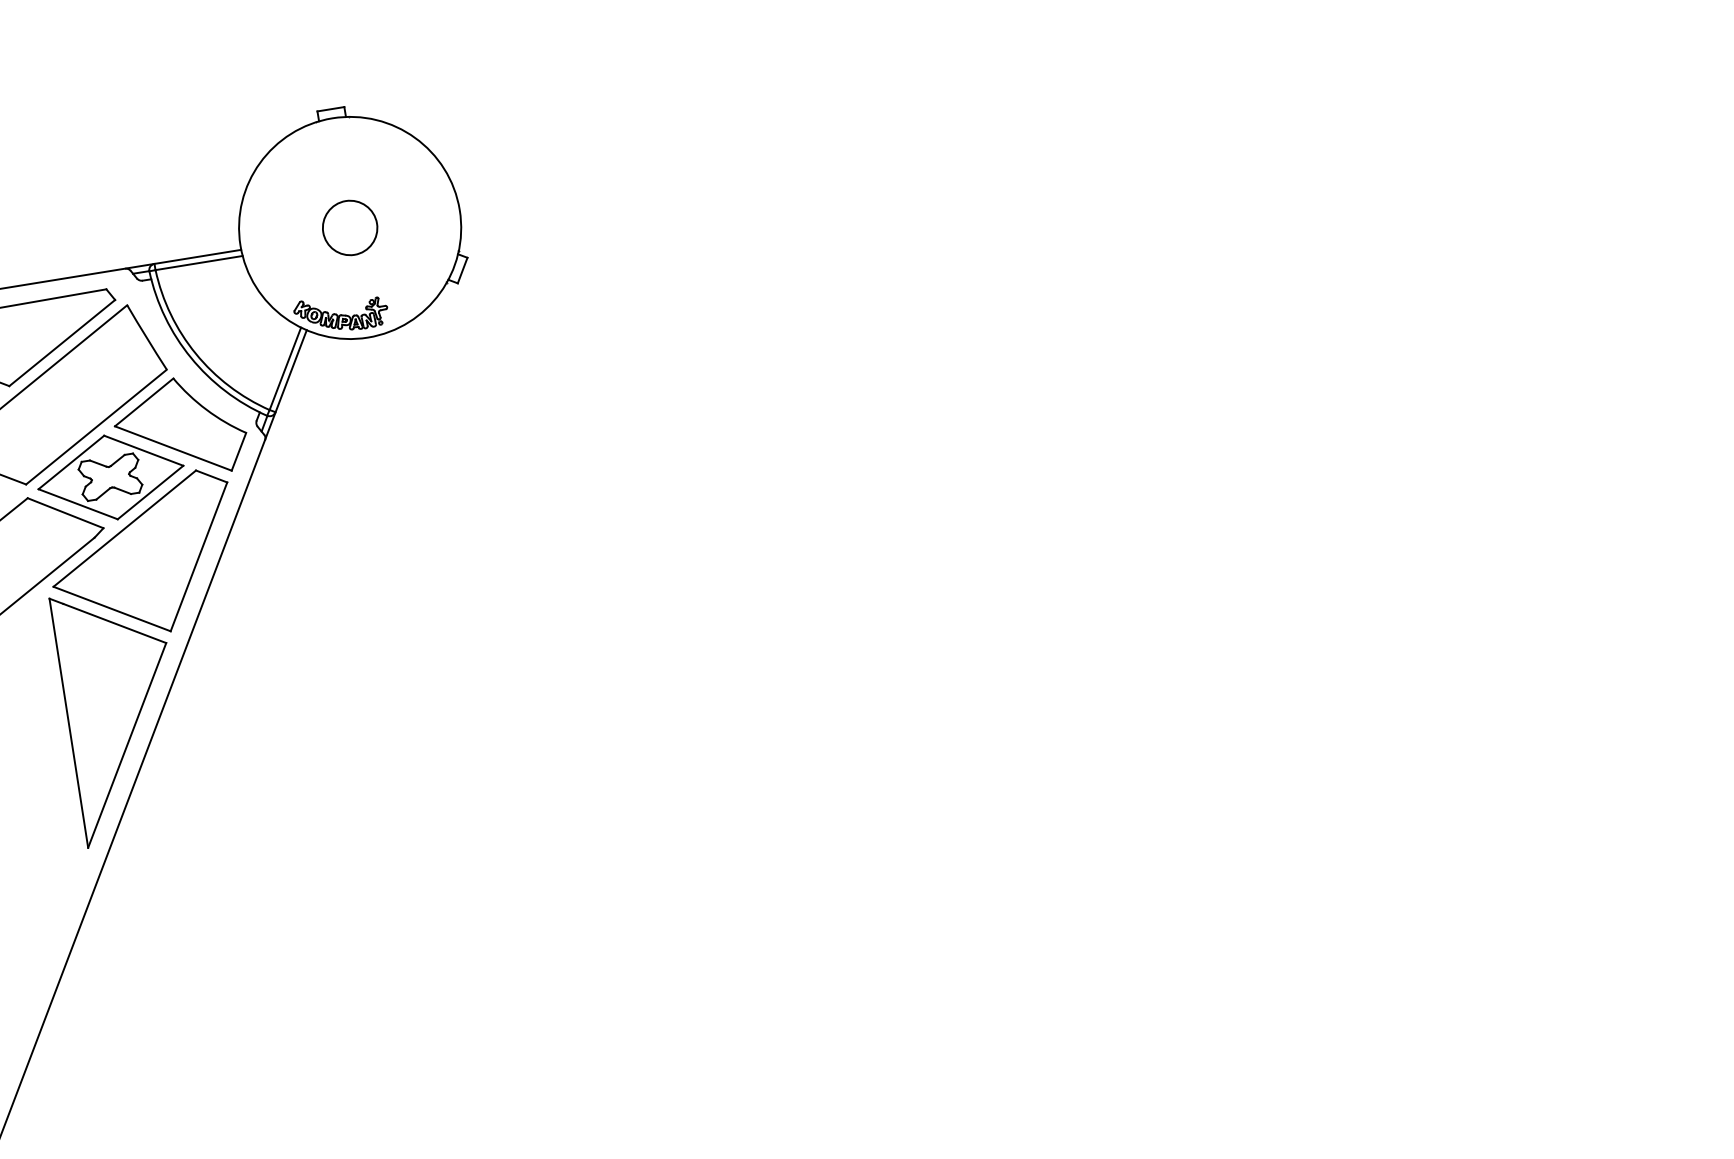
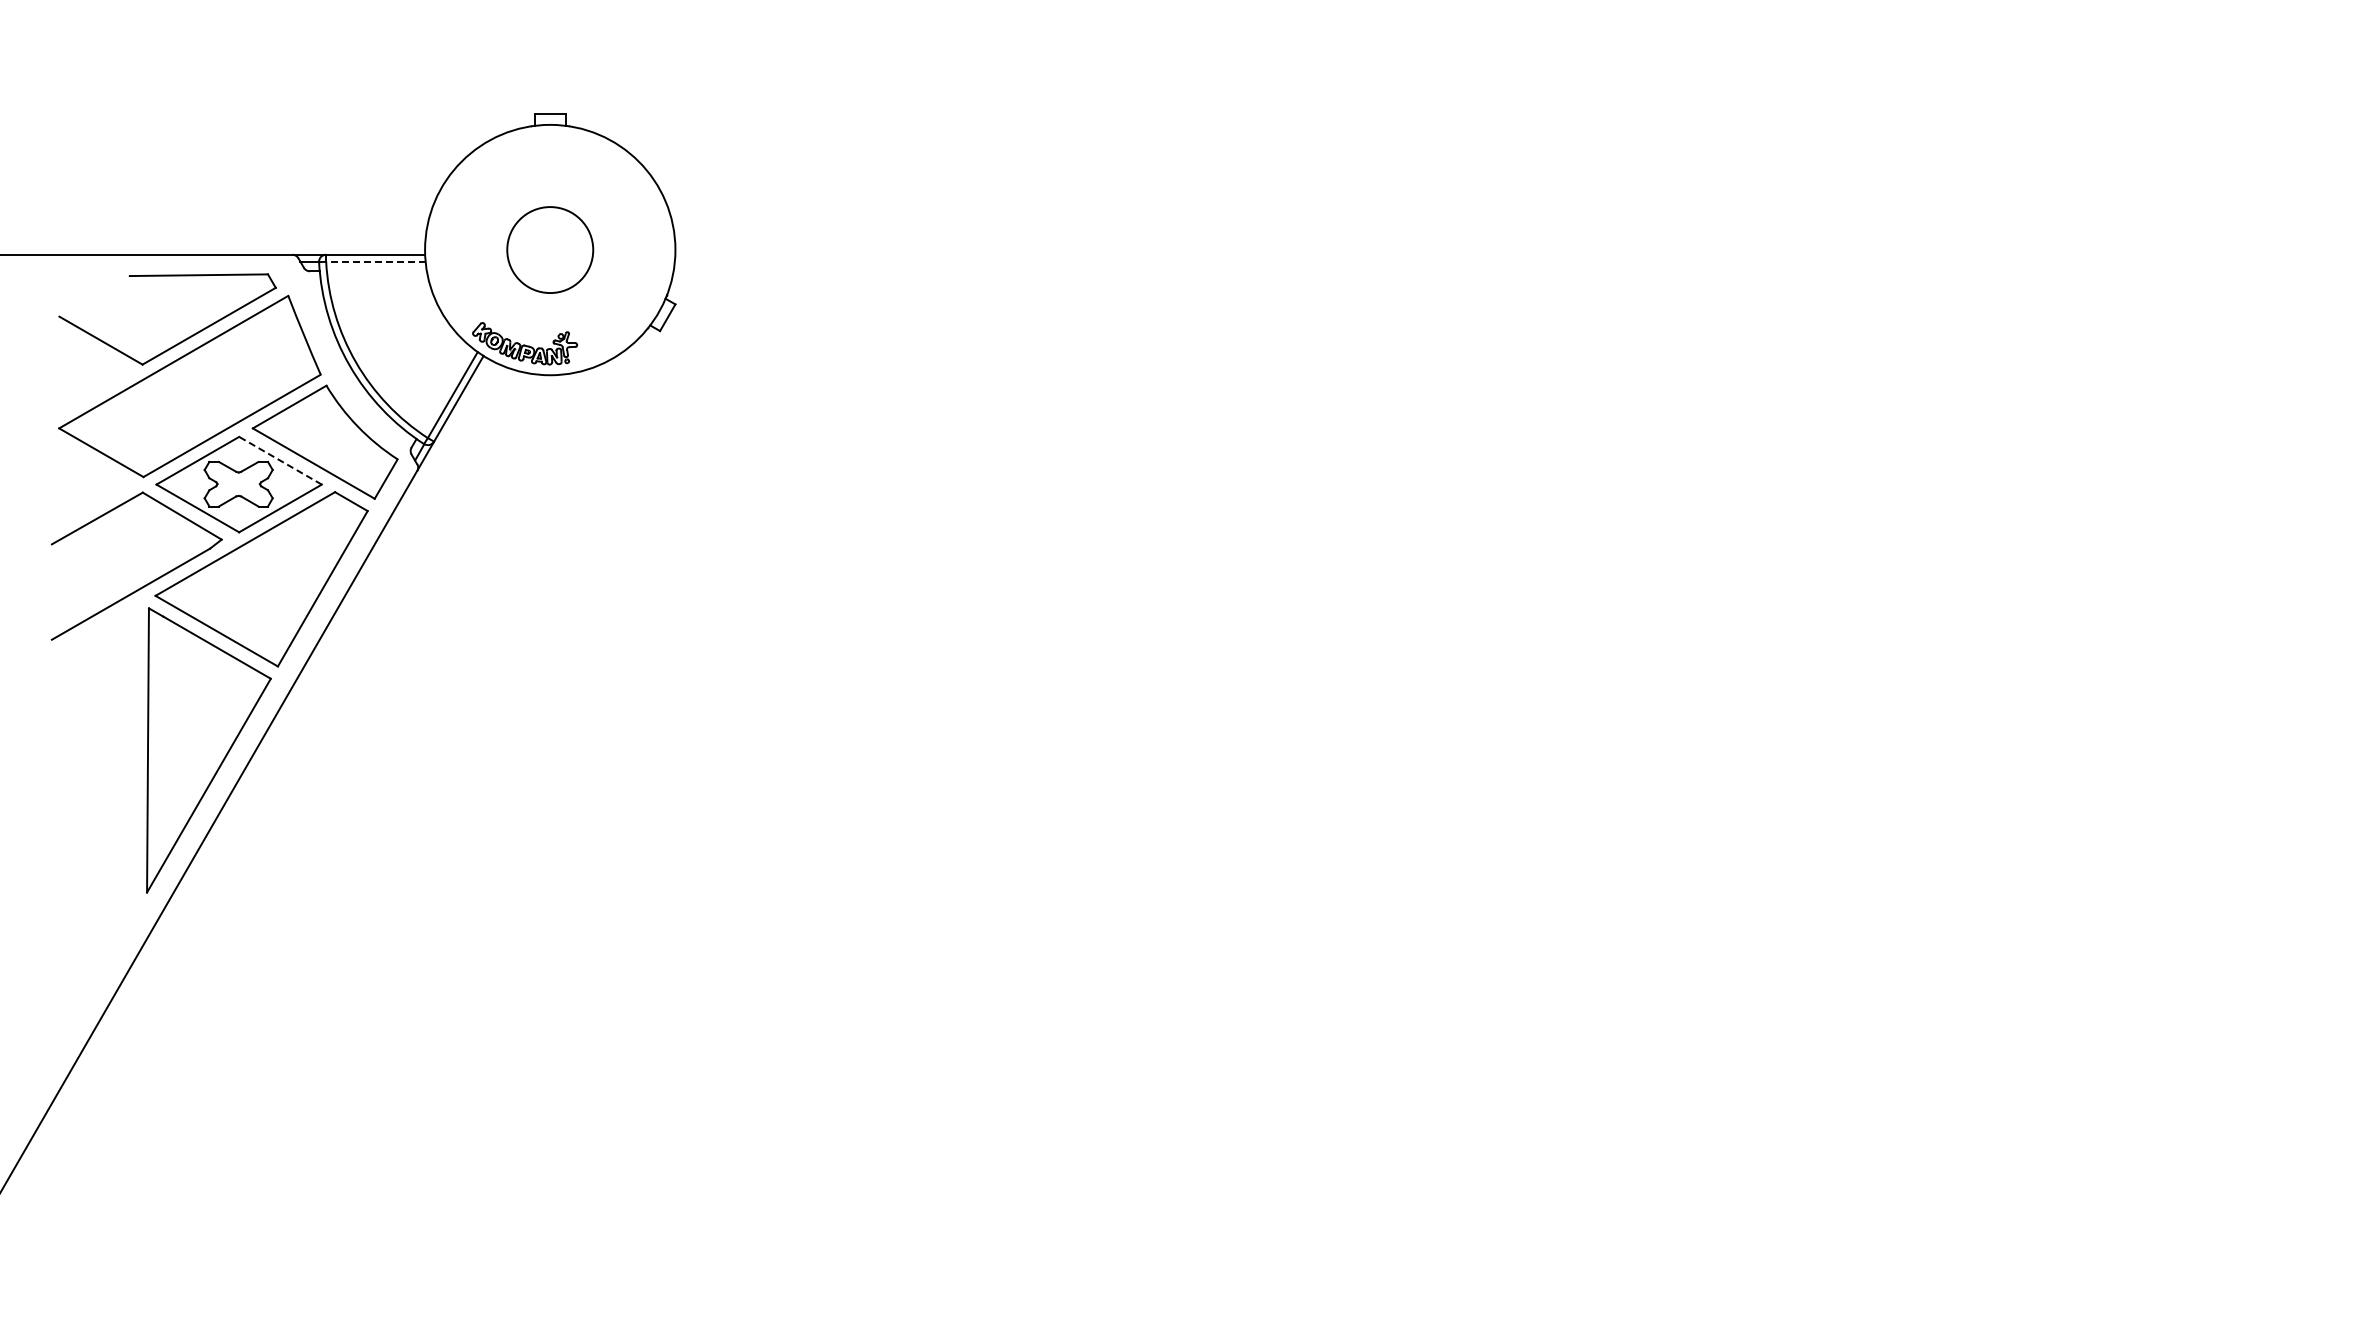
circle: (349, 227) -> (549, 249), size x1.4
line: (198, 262) -> (375, 261), solid -> dashed
line: (143, 450) -> (280, 460), solid -> dashed

